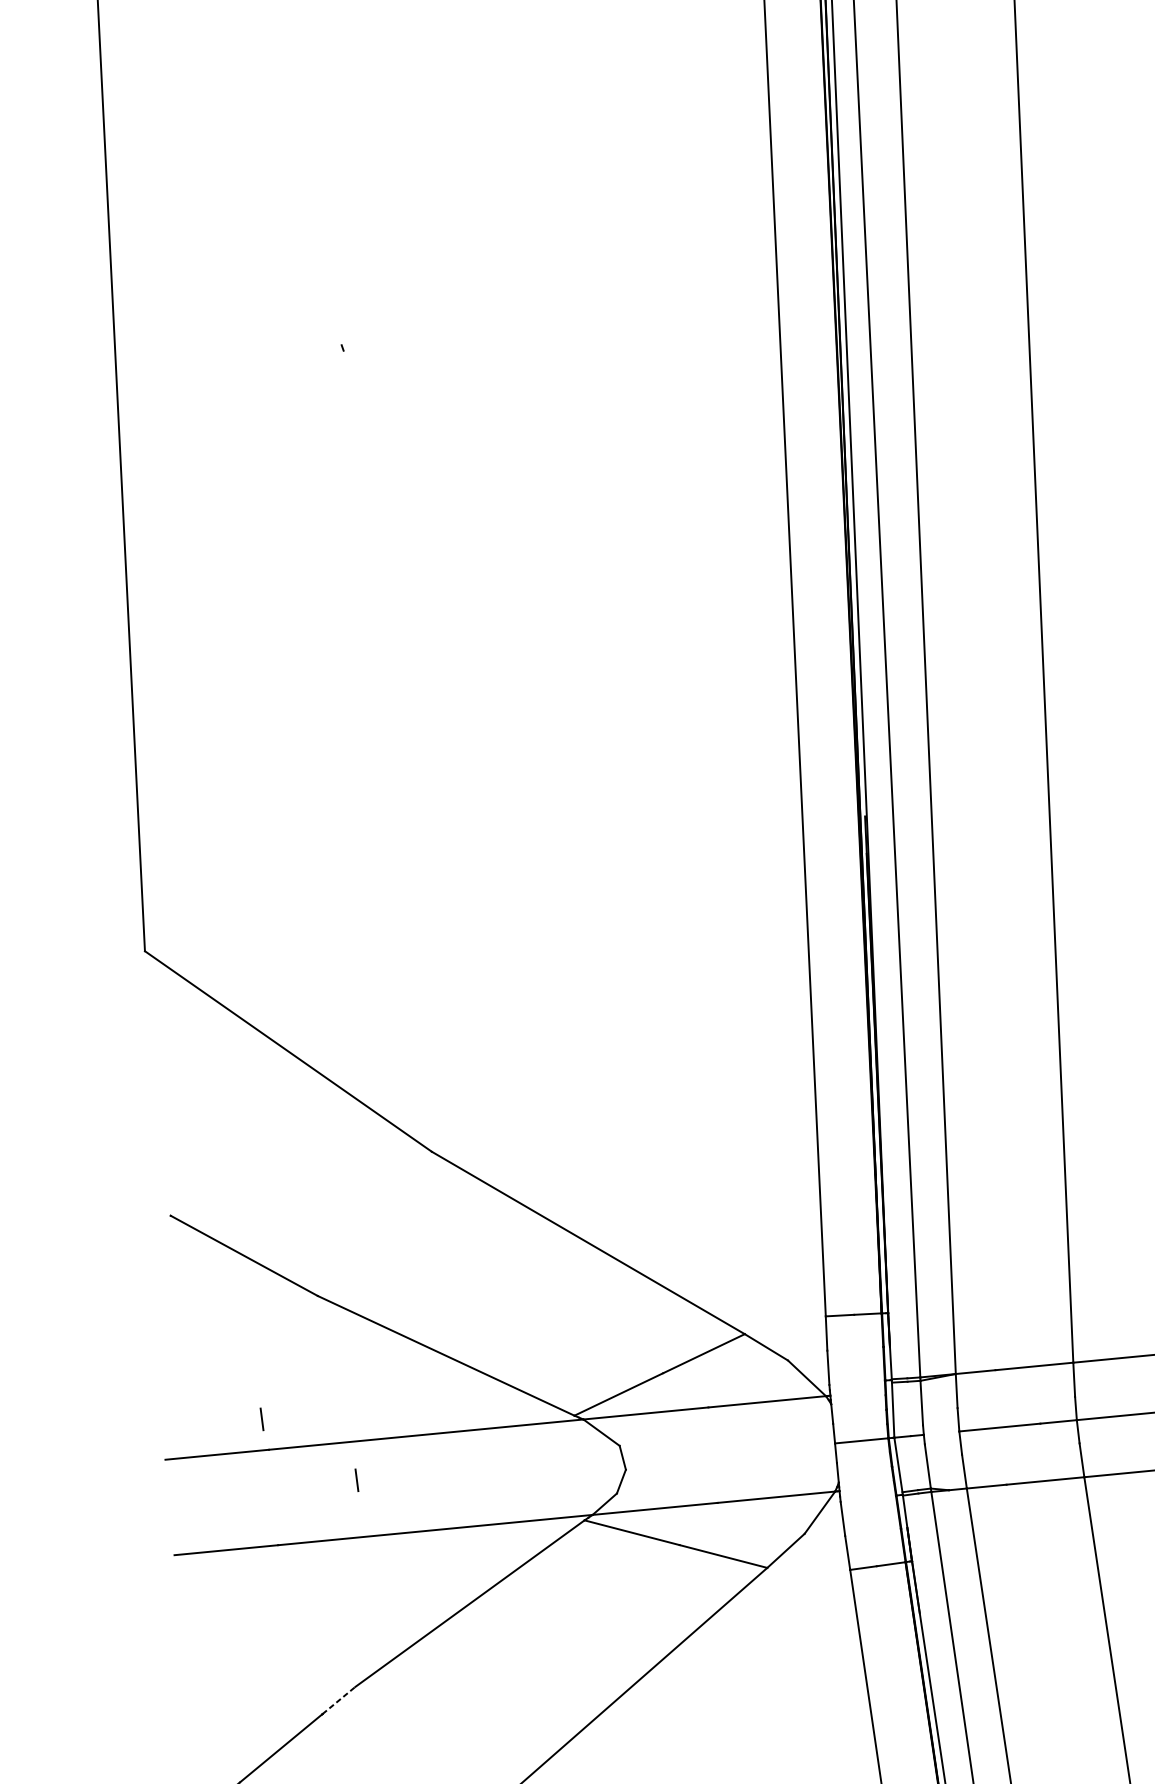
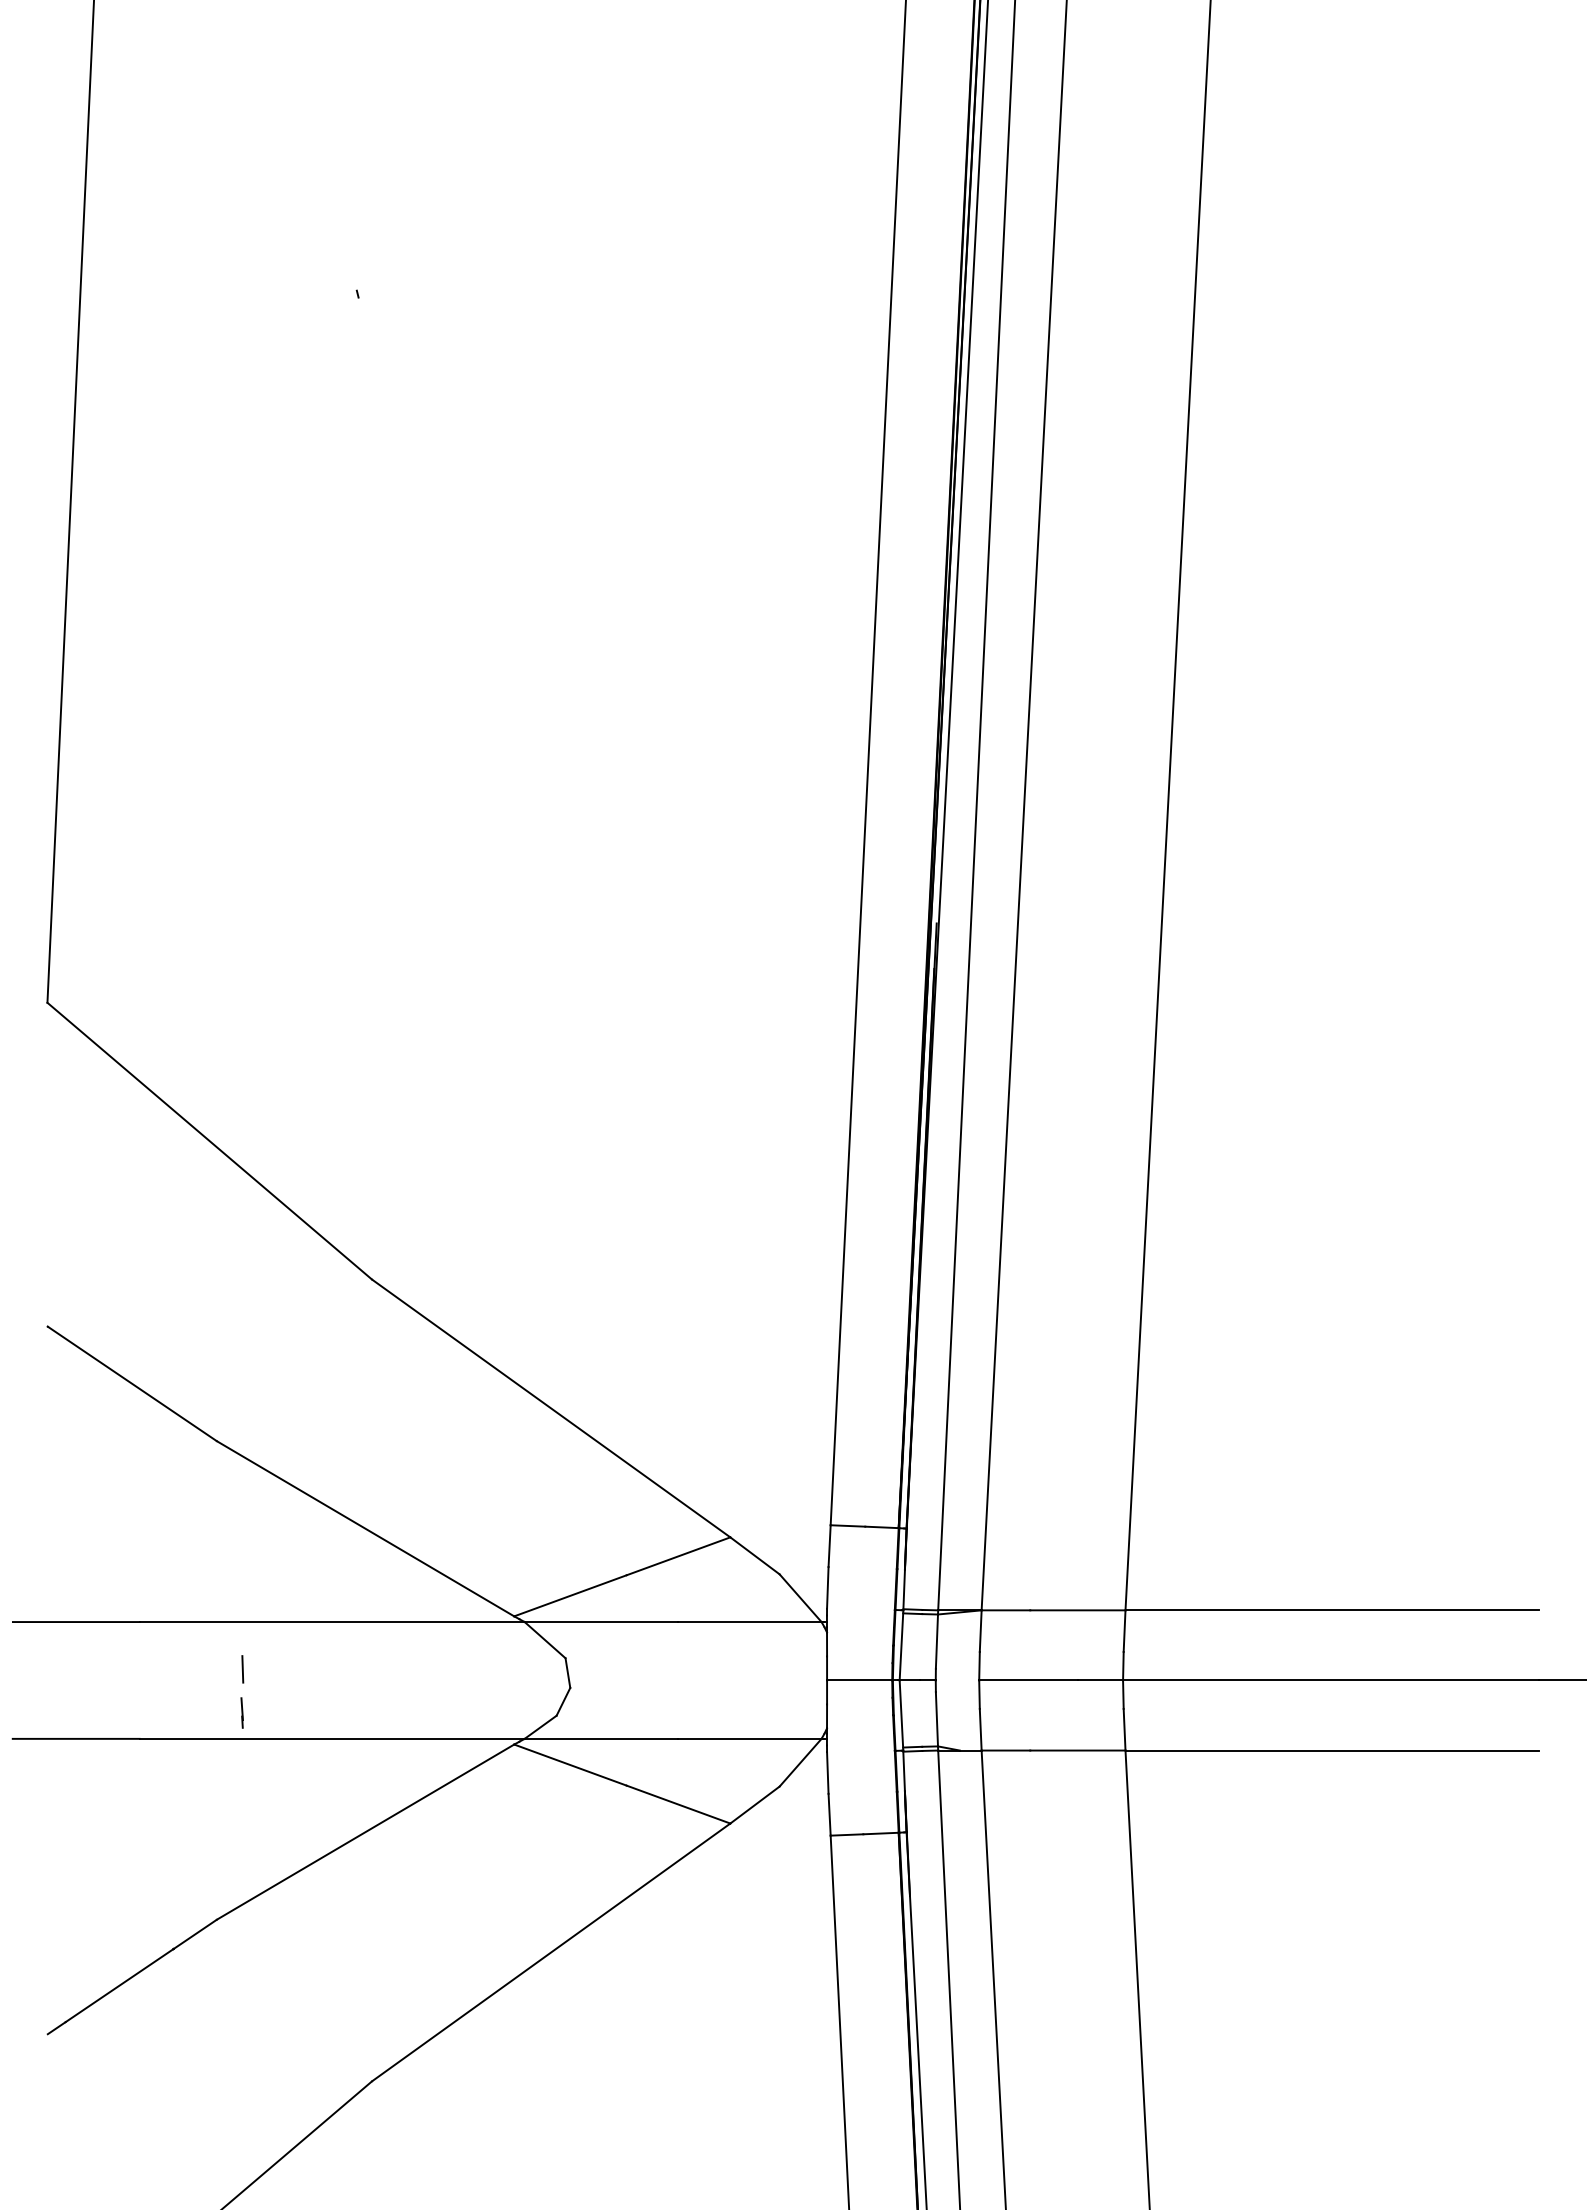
line: (261, 1419) -> (134, 1584), removed
line: (359, 1515) -> (241, 1712), added
line: (339, 1700) -> (195, 1934), dashed -> solid

